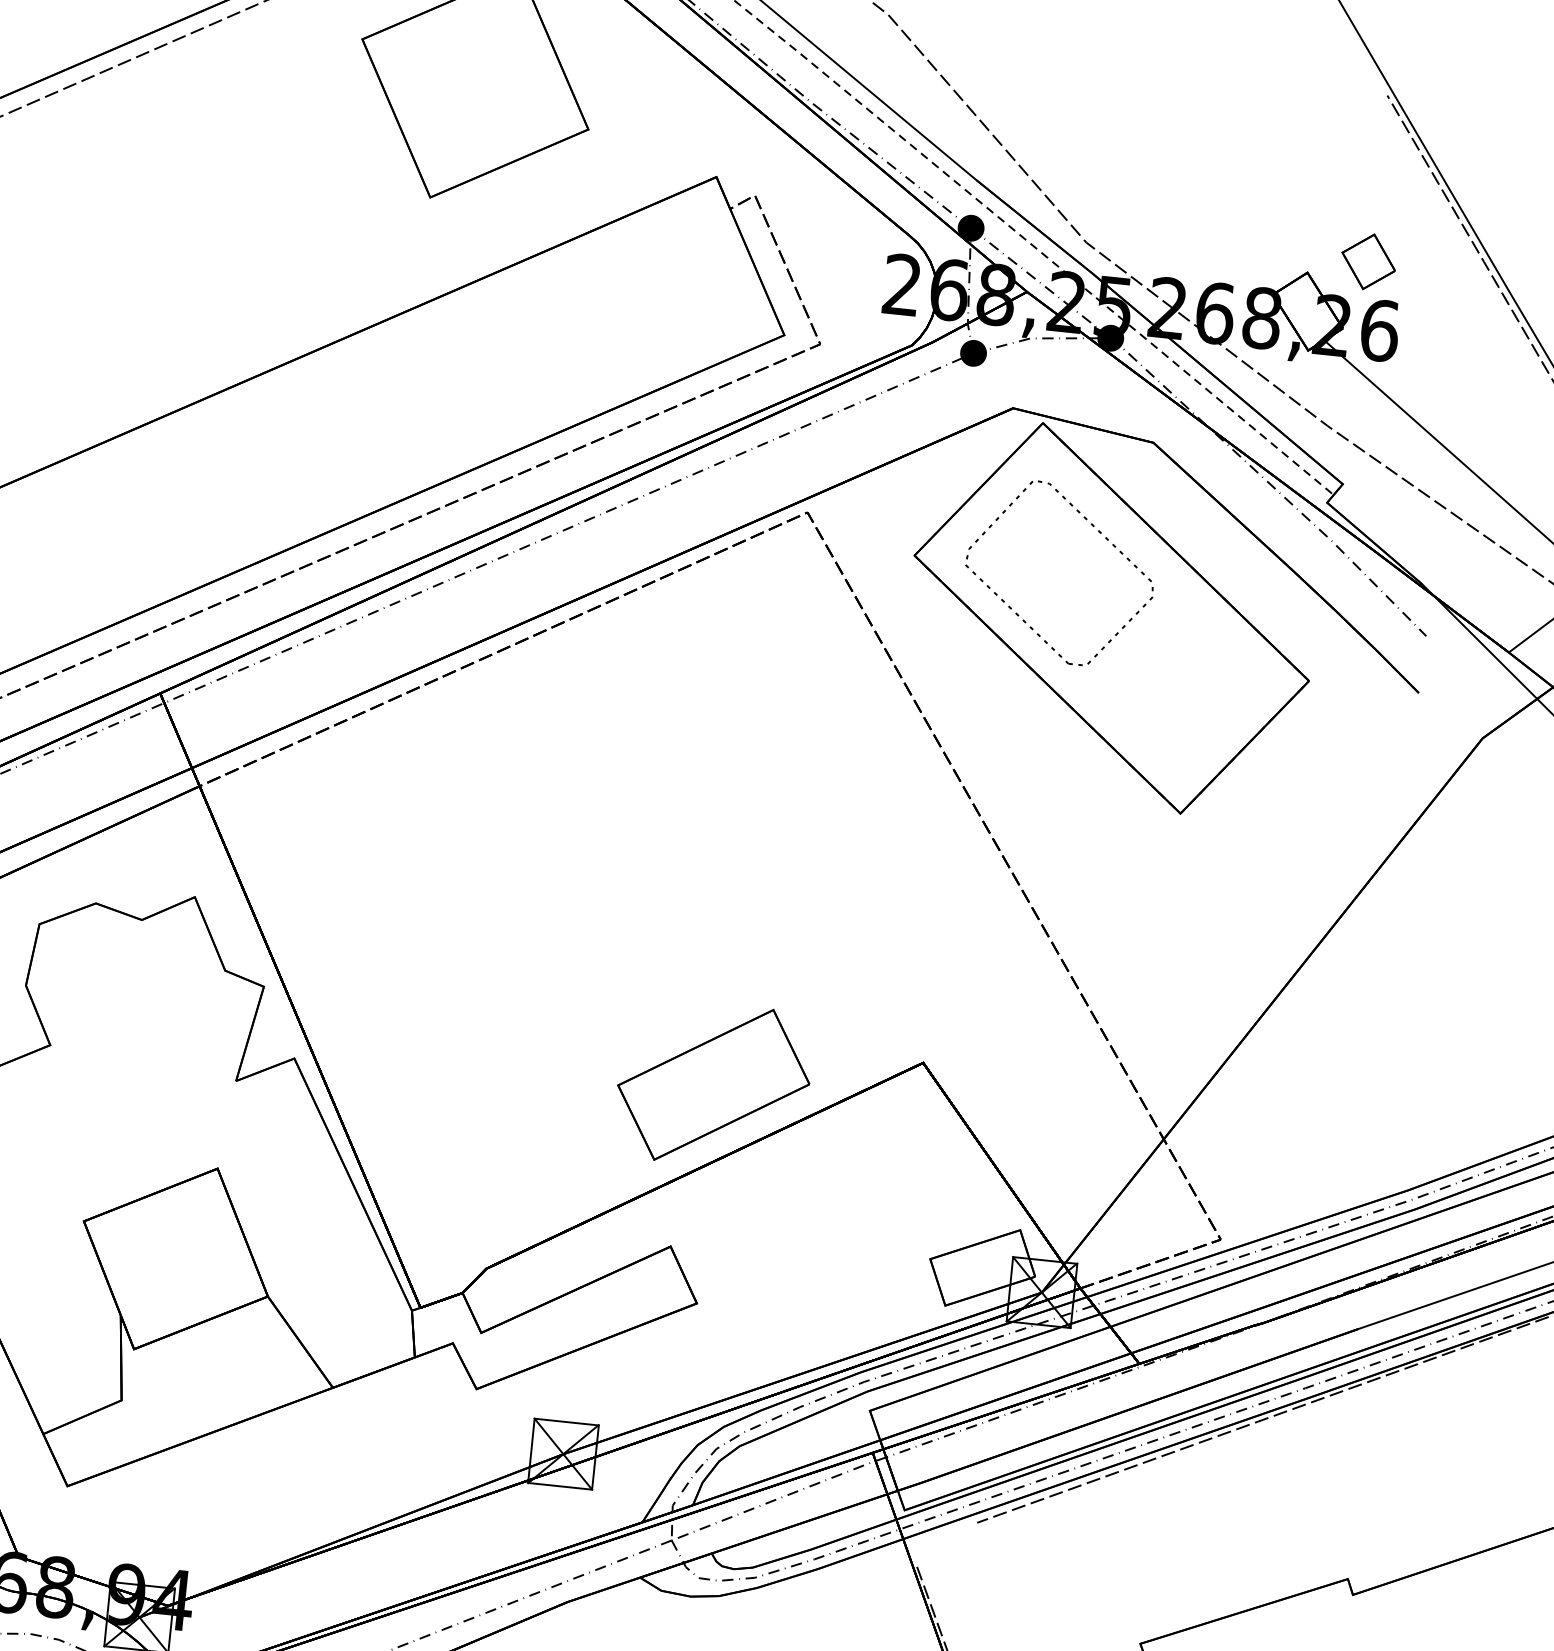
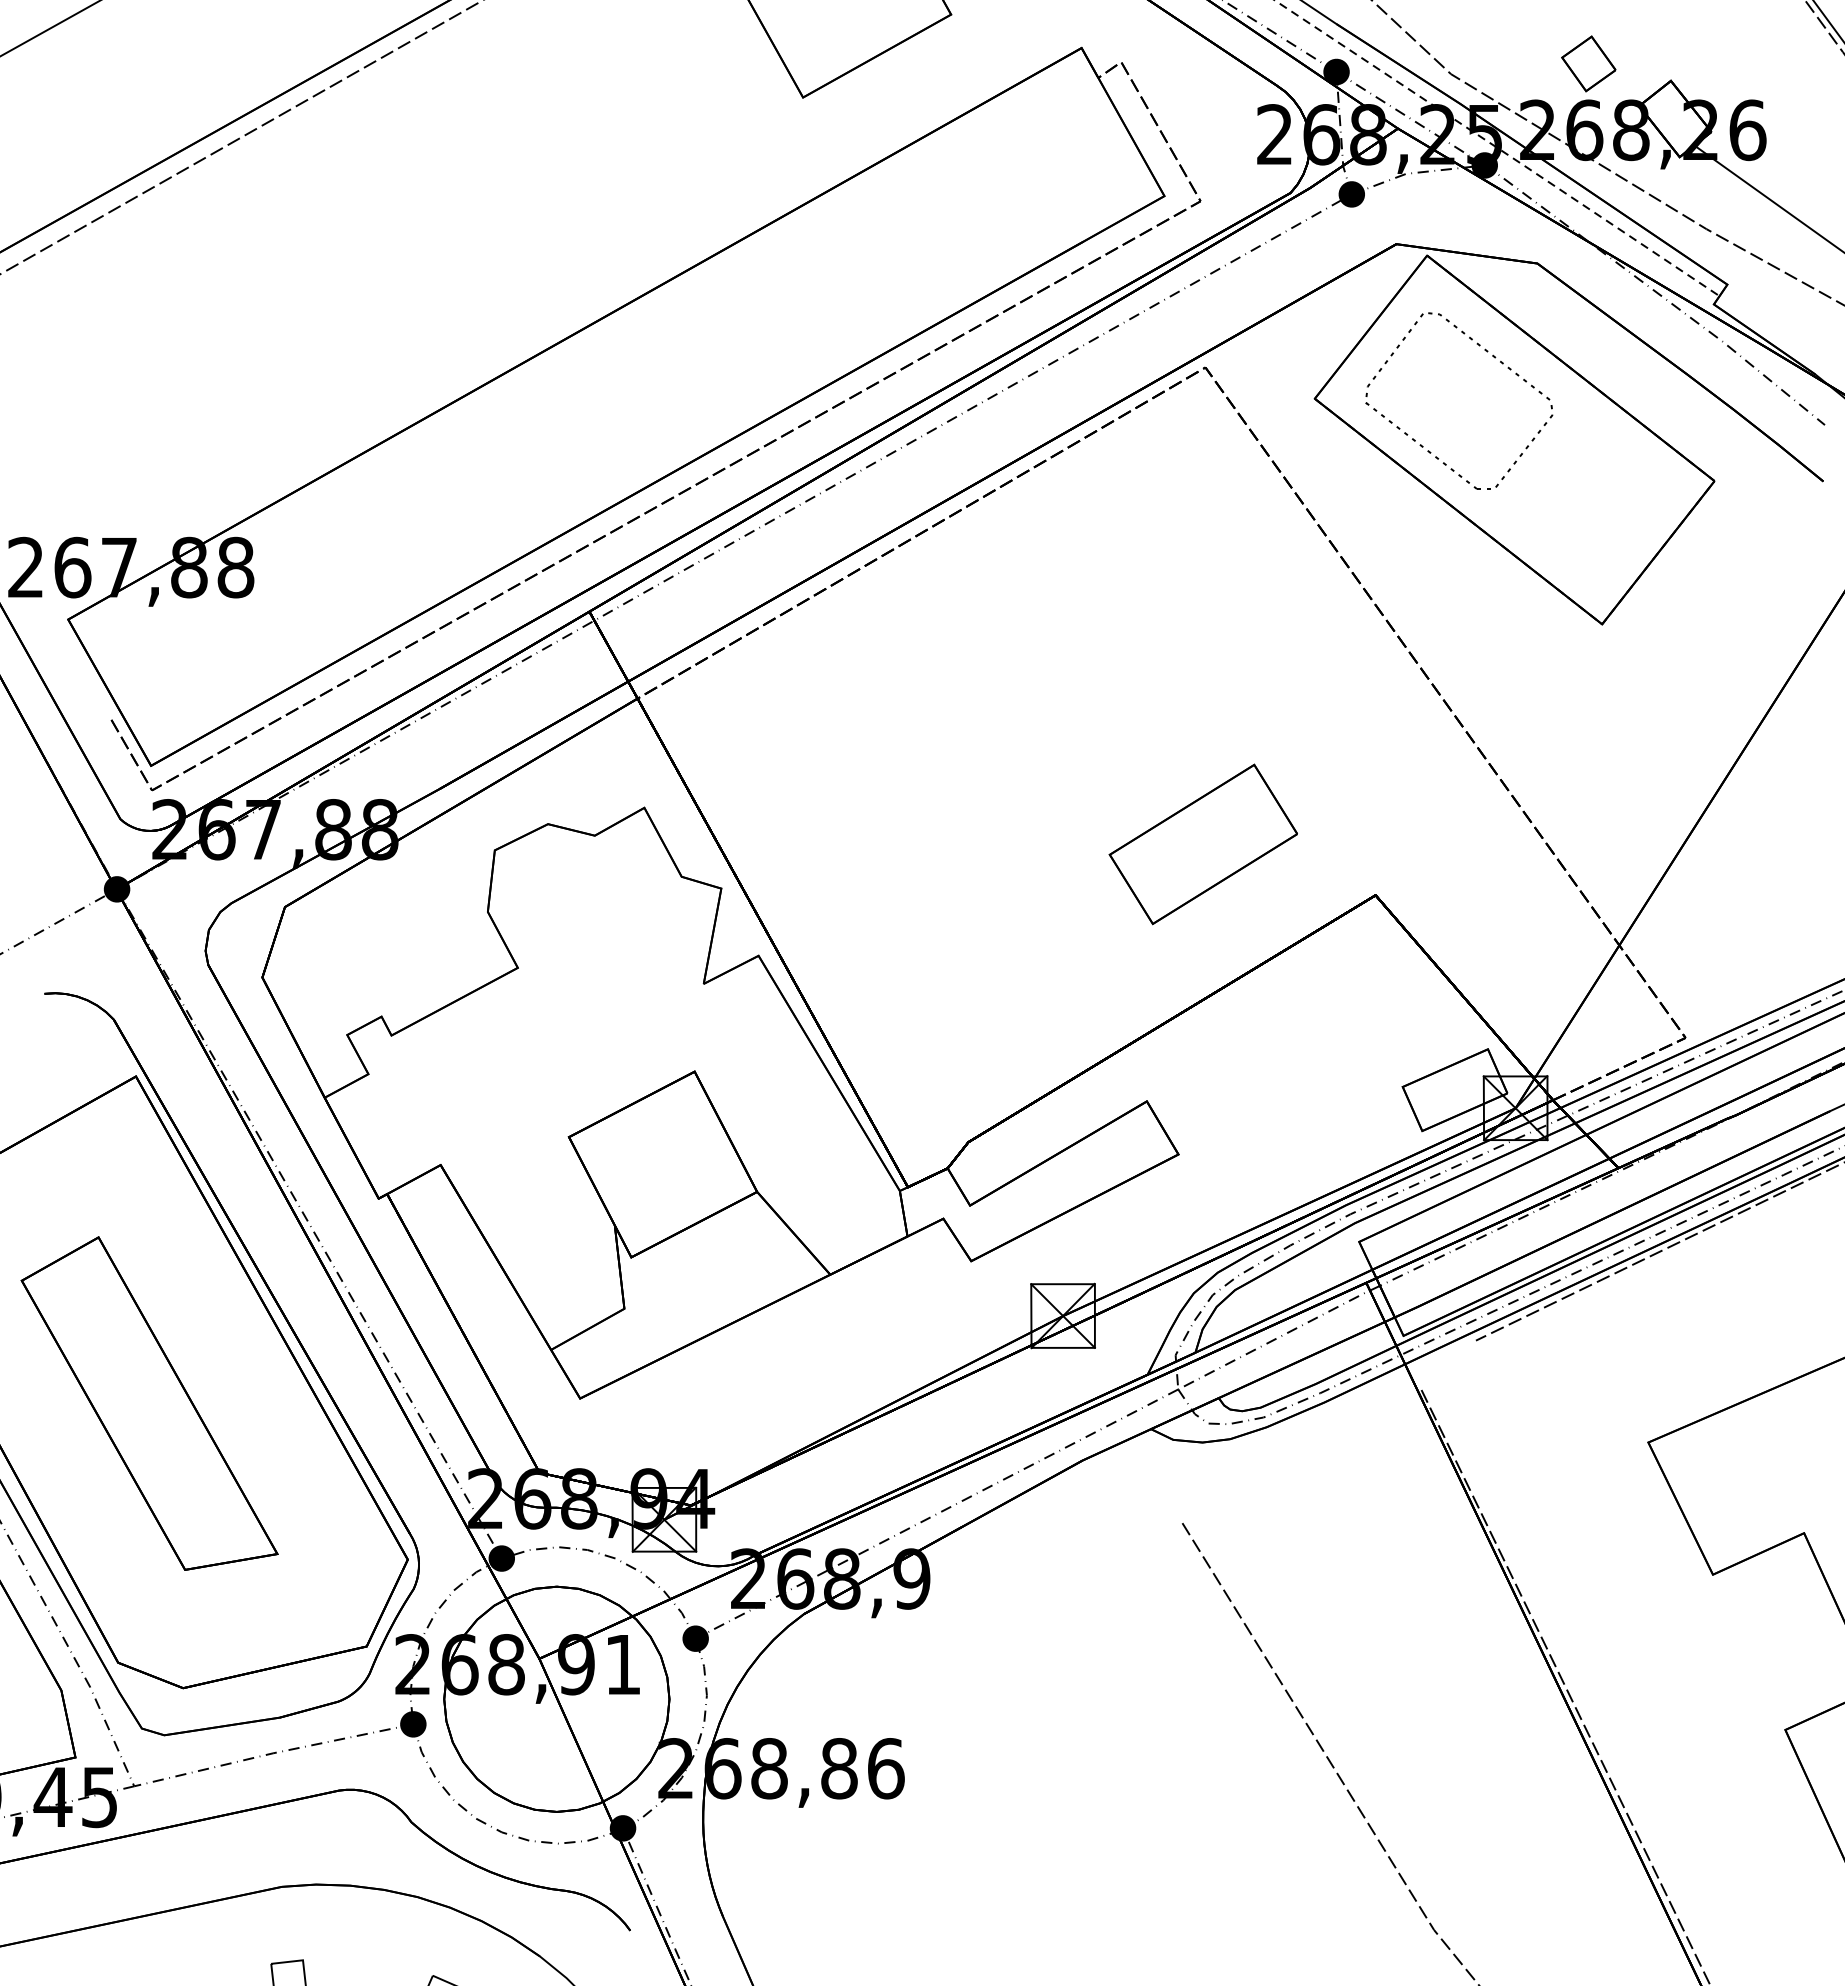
part: (1368, 261) -> (1588, 63), moved
part: (712, 1084) -> (1202, 844), moved

